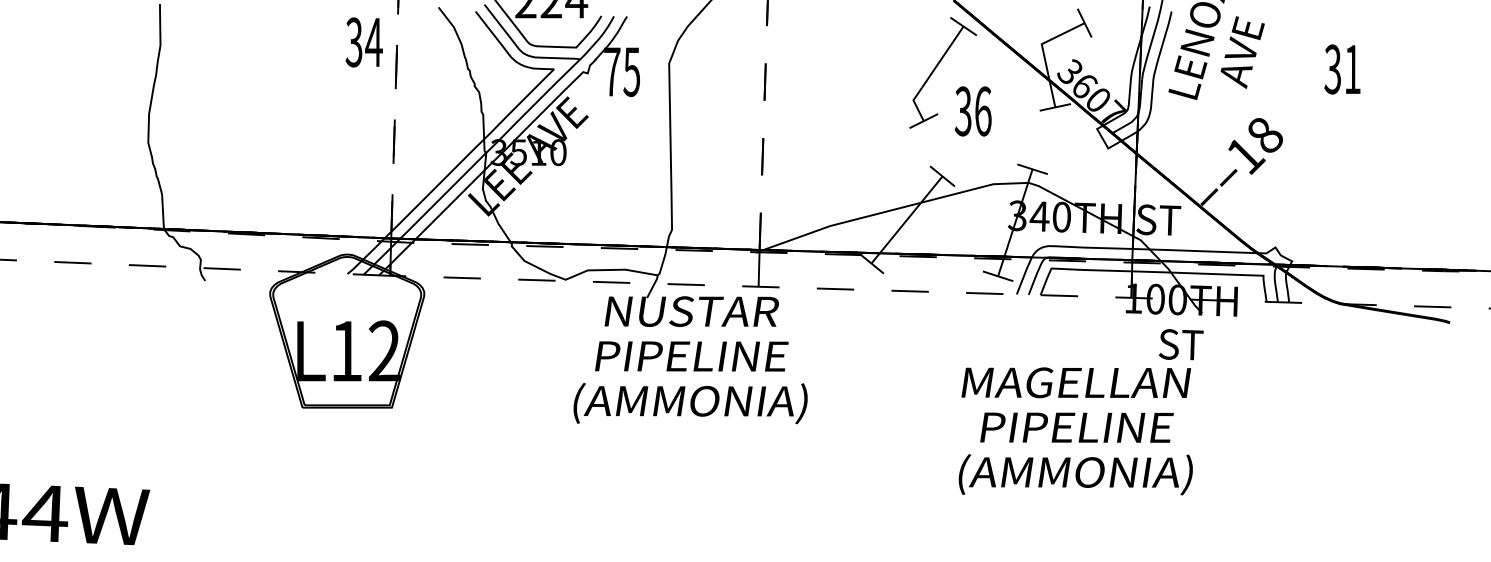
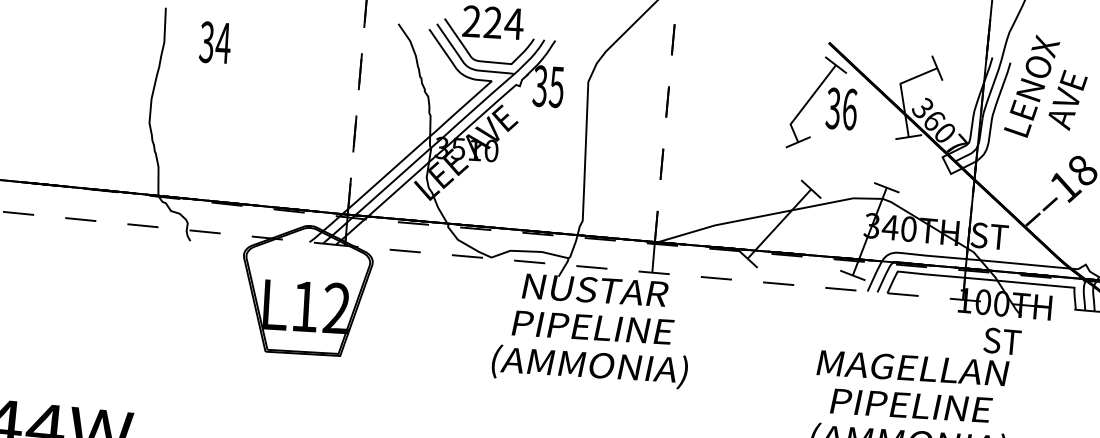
text: (363, 42) -> (214, 42), moved
text: (611, 71) -> (539, 85), 75 -> 35
text: (972, 111) -> (840, 109), moved

